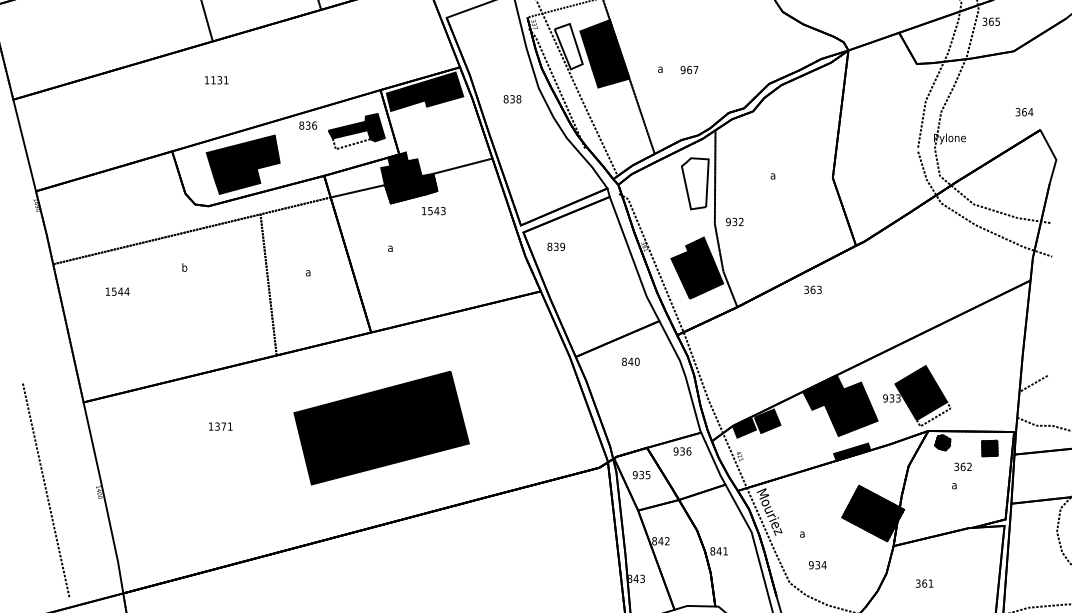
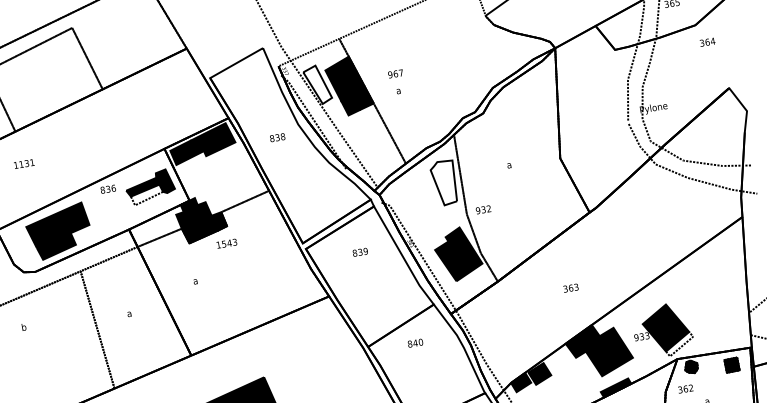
text: (689, 69) -> (395, 73), moved
text: (1024, 112) -> (707, 42), moved
text: (556, 246) -> (360, 251), moved
text: (812, 289) -> (570, 287), moved
text: (962, 466) -> (685, 388), moved

